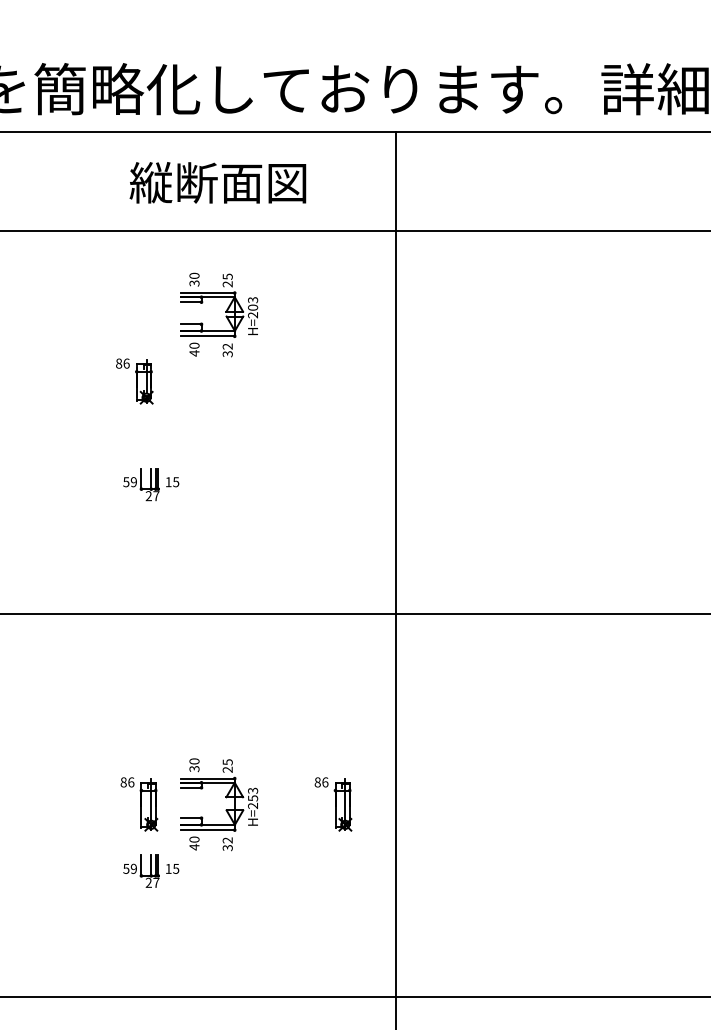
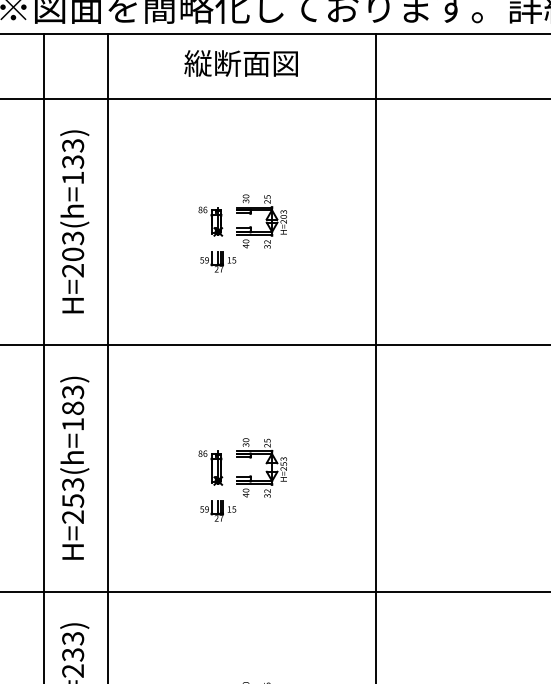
text: (216, 182) -> (240, 63), moved
part: (218, 314) -> (261, 221), moved
part: (134, 381) -> (210, 221), moved
part: (333, 803) -> (335, 467), removed

